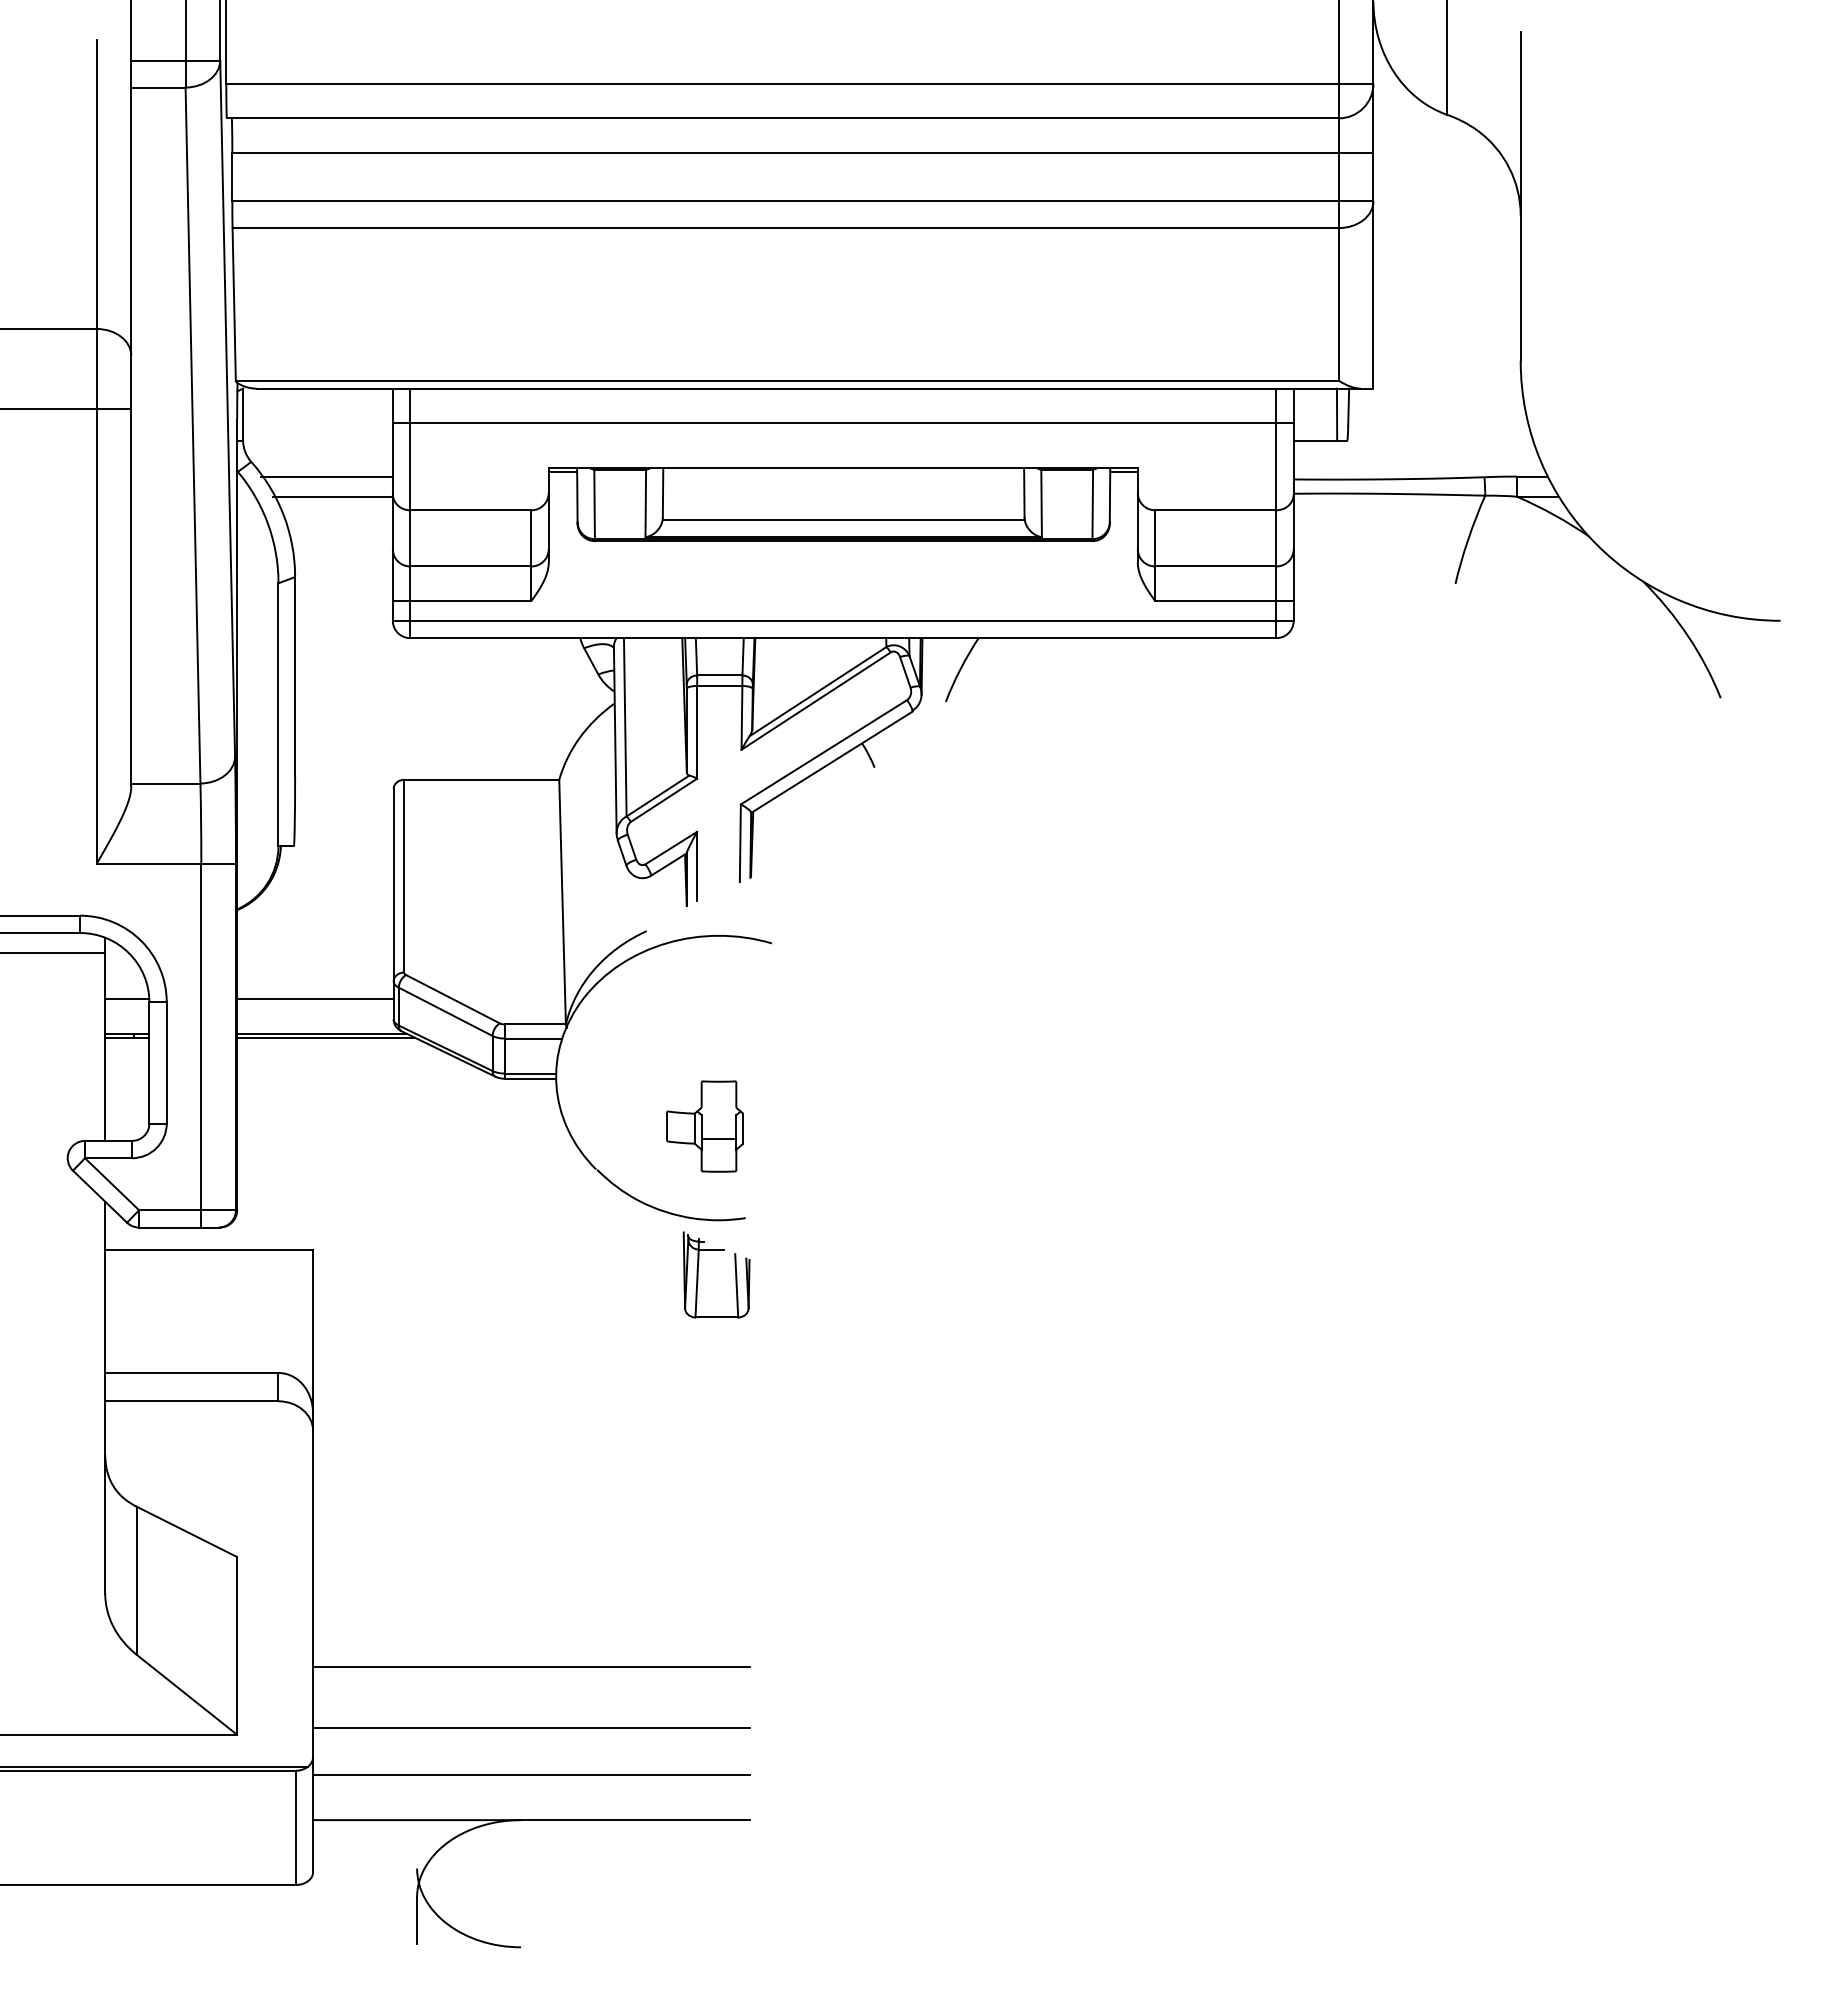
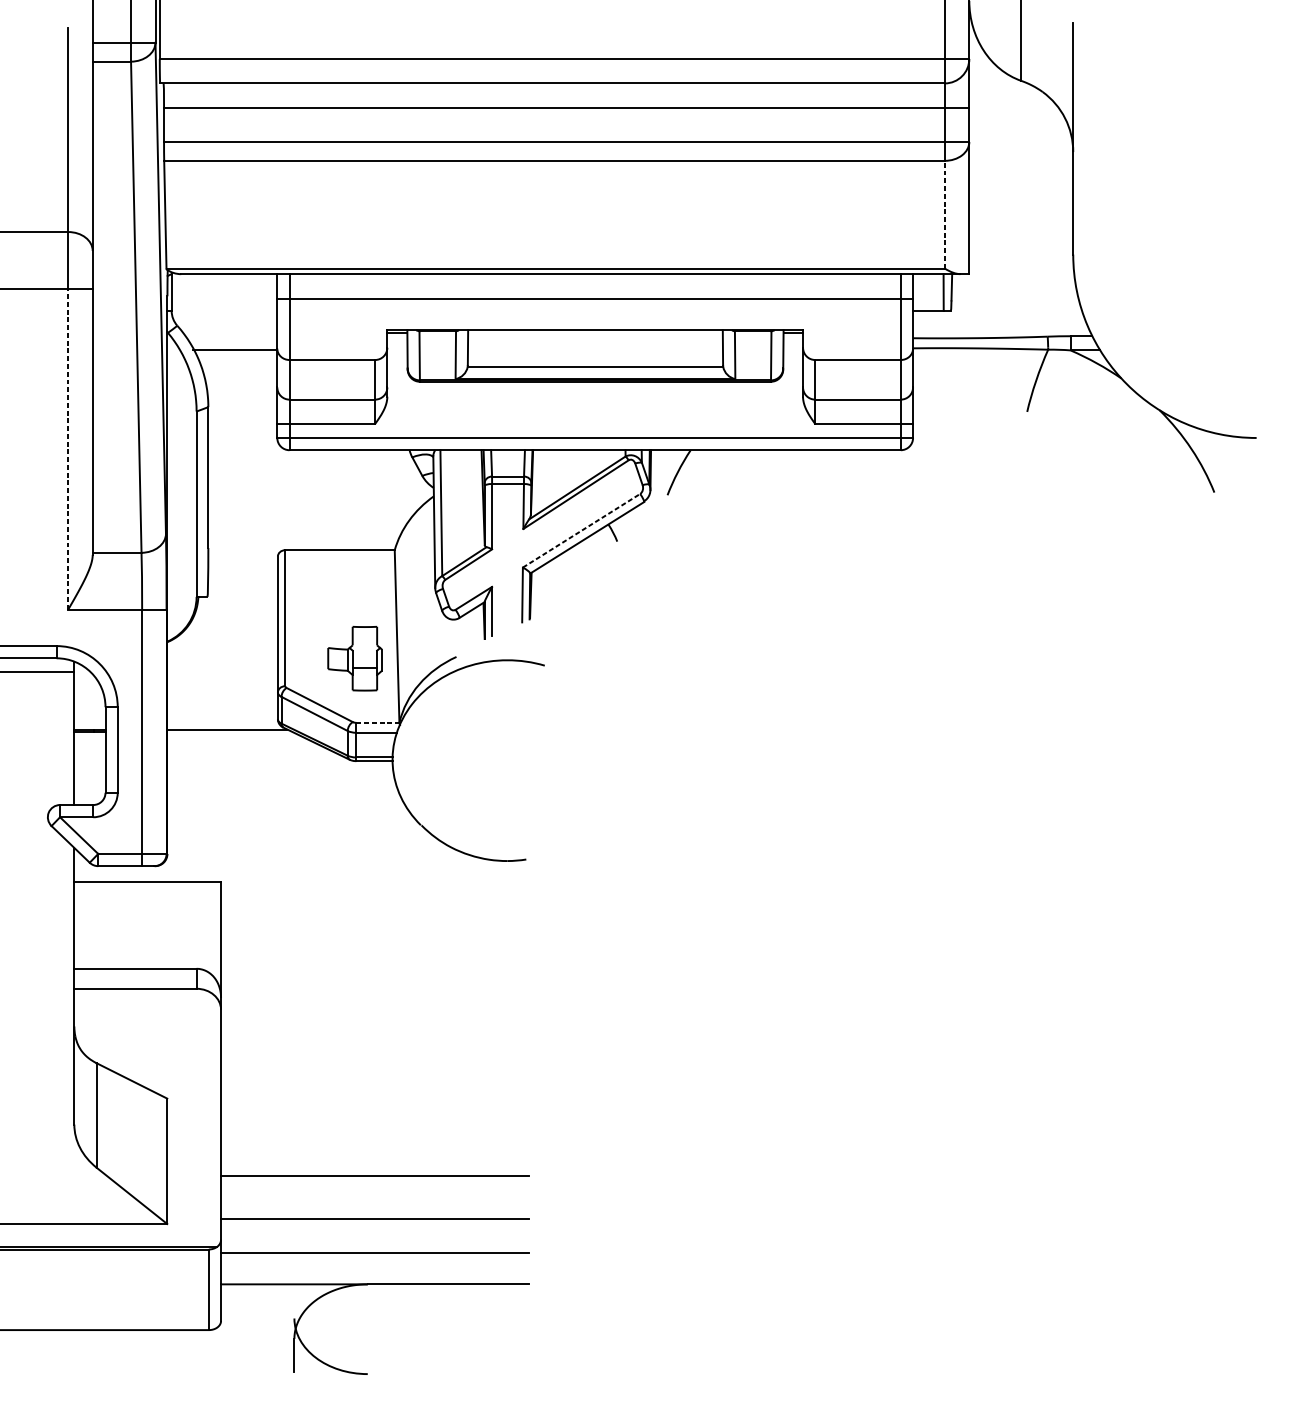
line: (1338, 303) -> (944, 214), solid -> dashed
line: (326, 476) -> (230, 336), removed
line: (96, 636) -> (68, 449), solid -> dashed
line: (824, 752) -> (581, 530), solid -> dashed
line: (127, 999) -> (90, 705), removed
line: (315, 999) -> (222, 705), removed
line: (535, 1024) -> (377, 722), solid -> dashed
line: (325, 1037) -> (229, 732), removed
part: (704, 1126) -> (354, 658), moved
part: (698, 1274) -> (493, 899), removed

